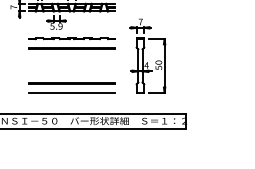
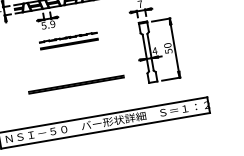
part: (71, 43) -> (68, 40), size x0.6
line: (72, 92) -> (78, 94), removed

